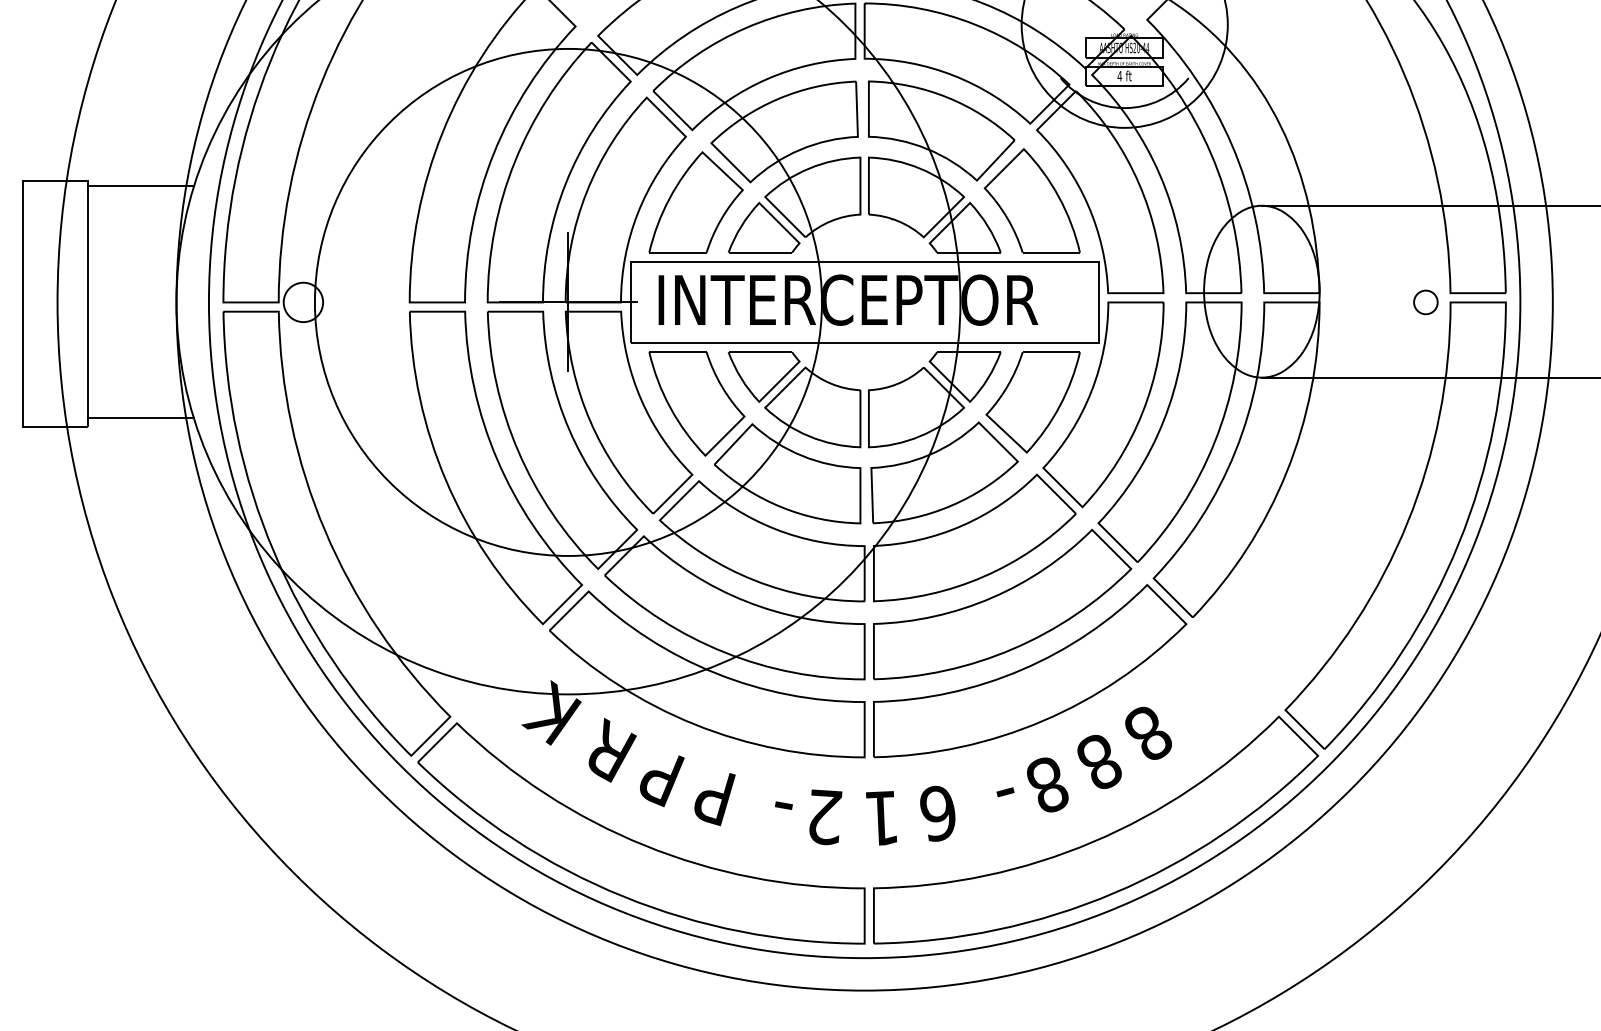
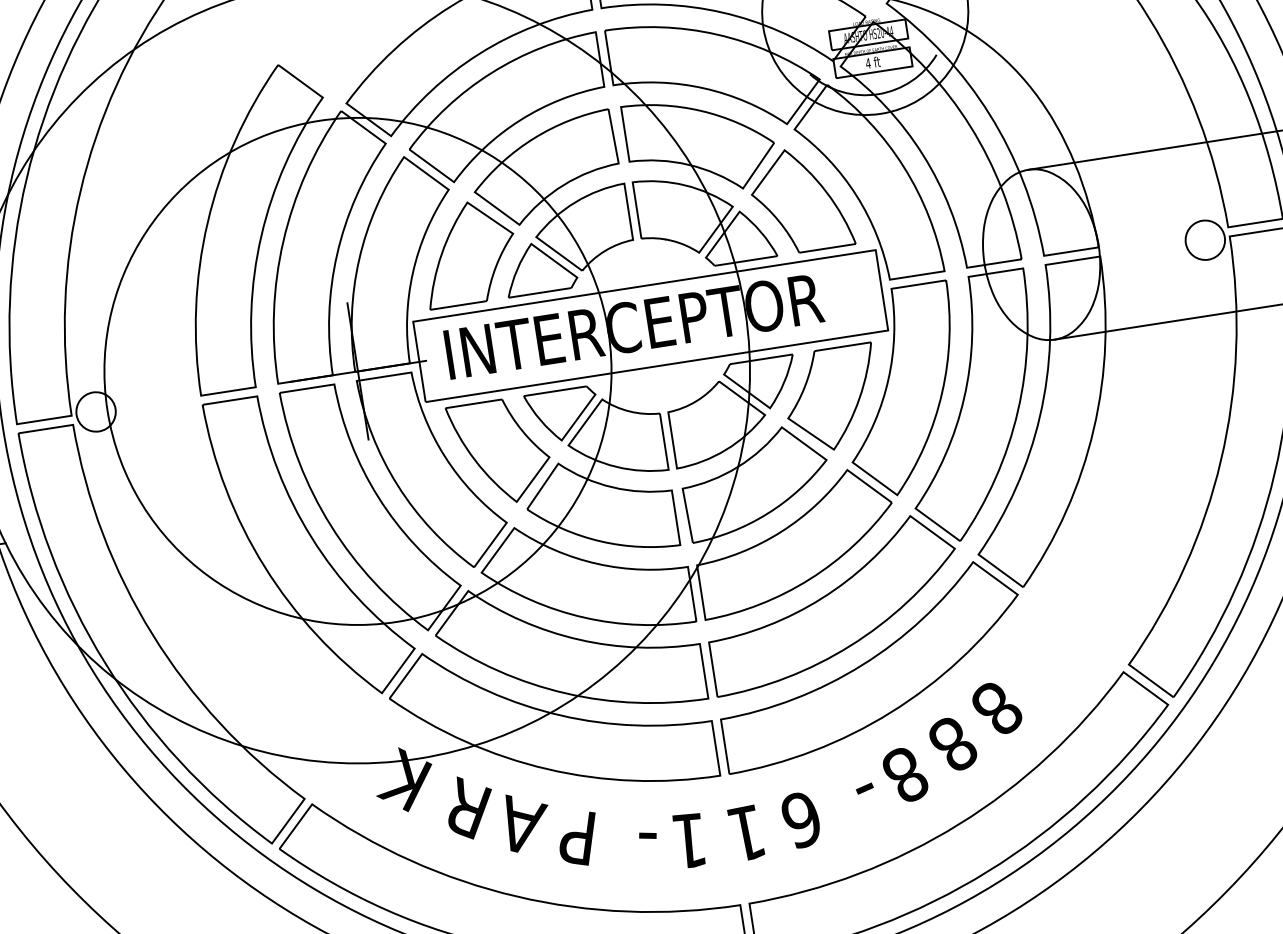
circle: (1425, 302) -> (1204, 240), size x1.67
text: (665, 775) -> (526, 824), P -> A
text: (825, 817) -> (690, 841), 2 -> 1

